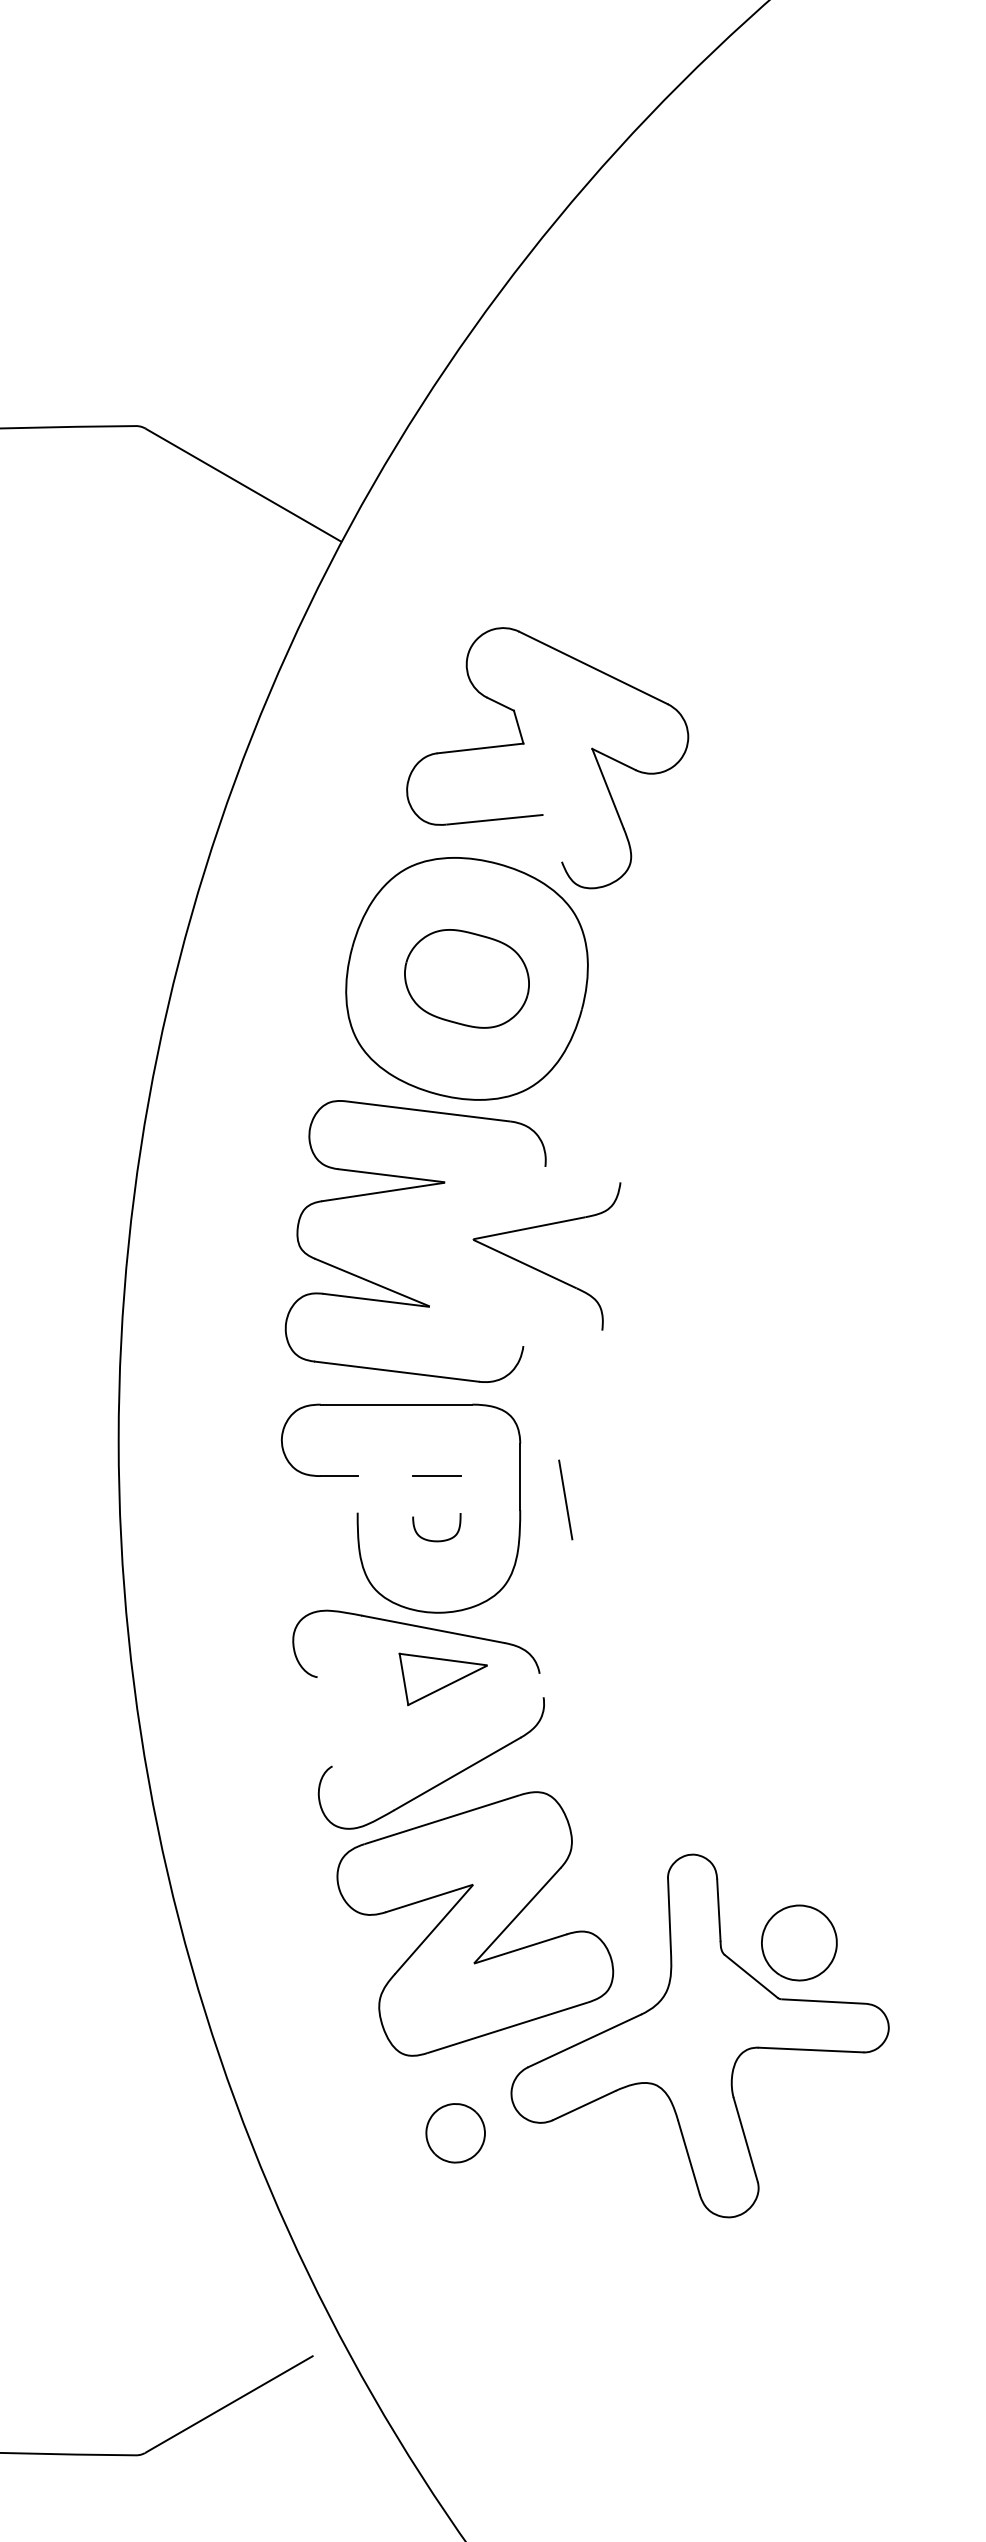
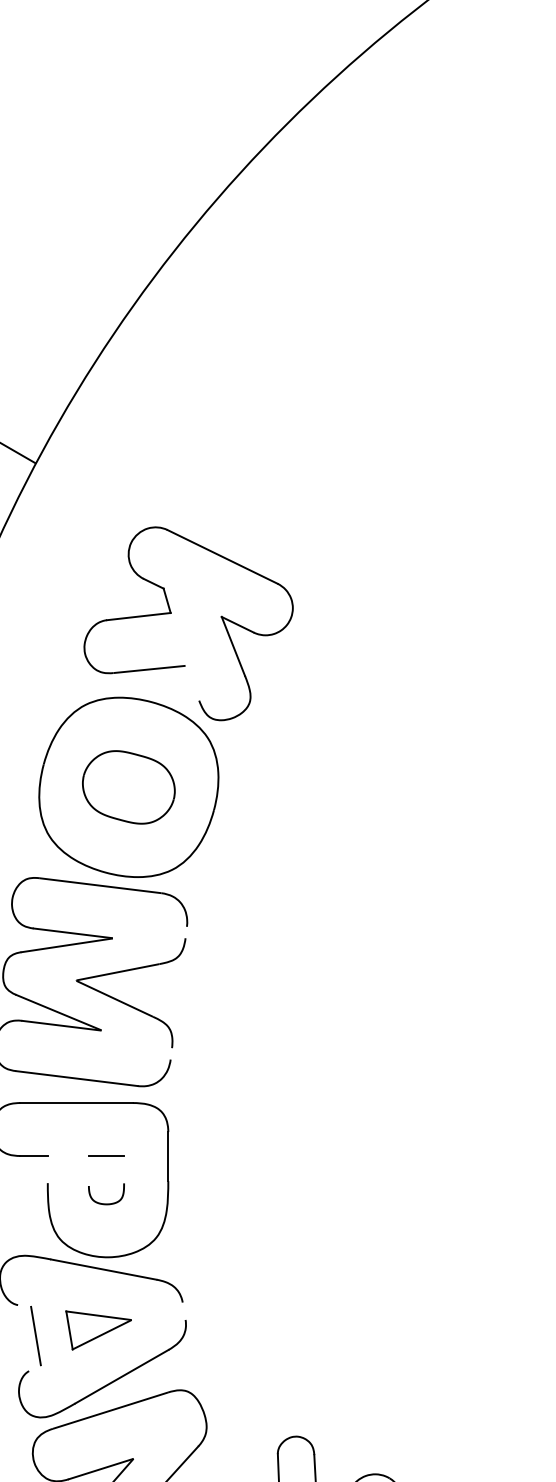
part: (539, 1269) -> (125, 1002), moved
line: (565, 1499) -> (35, 1335), moved
part: (442, 1679) -> (98, 1330), moved

